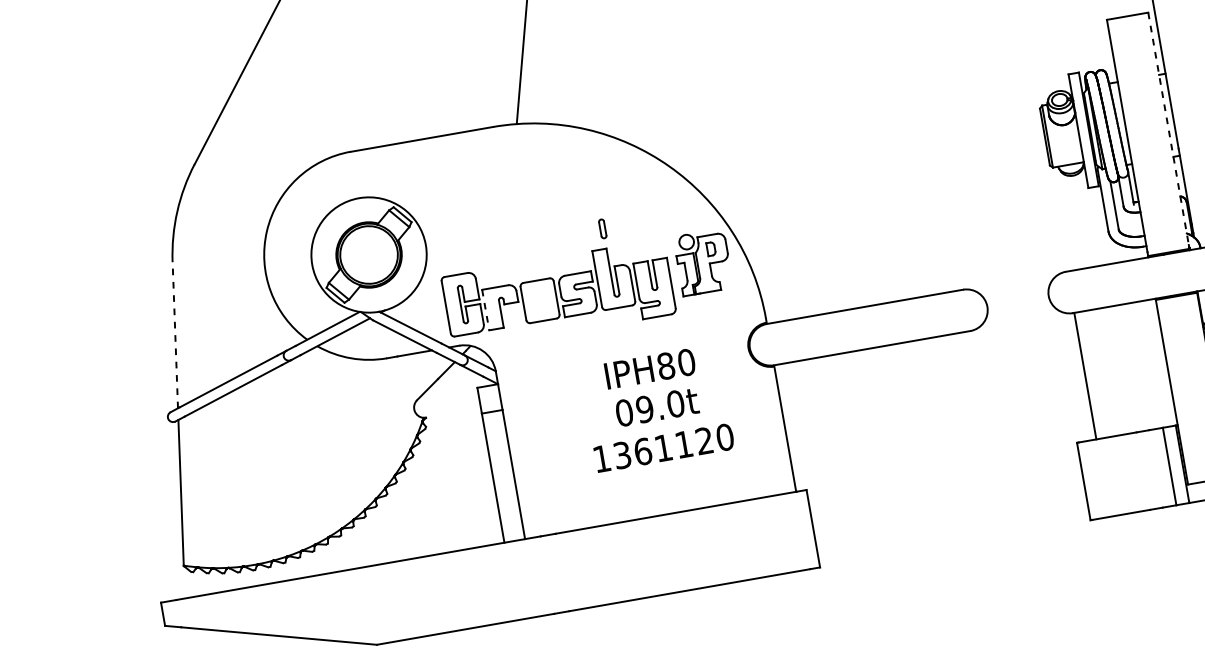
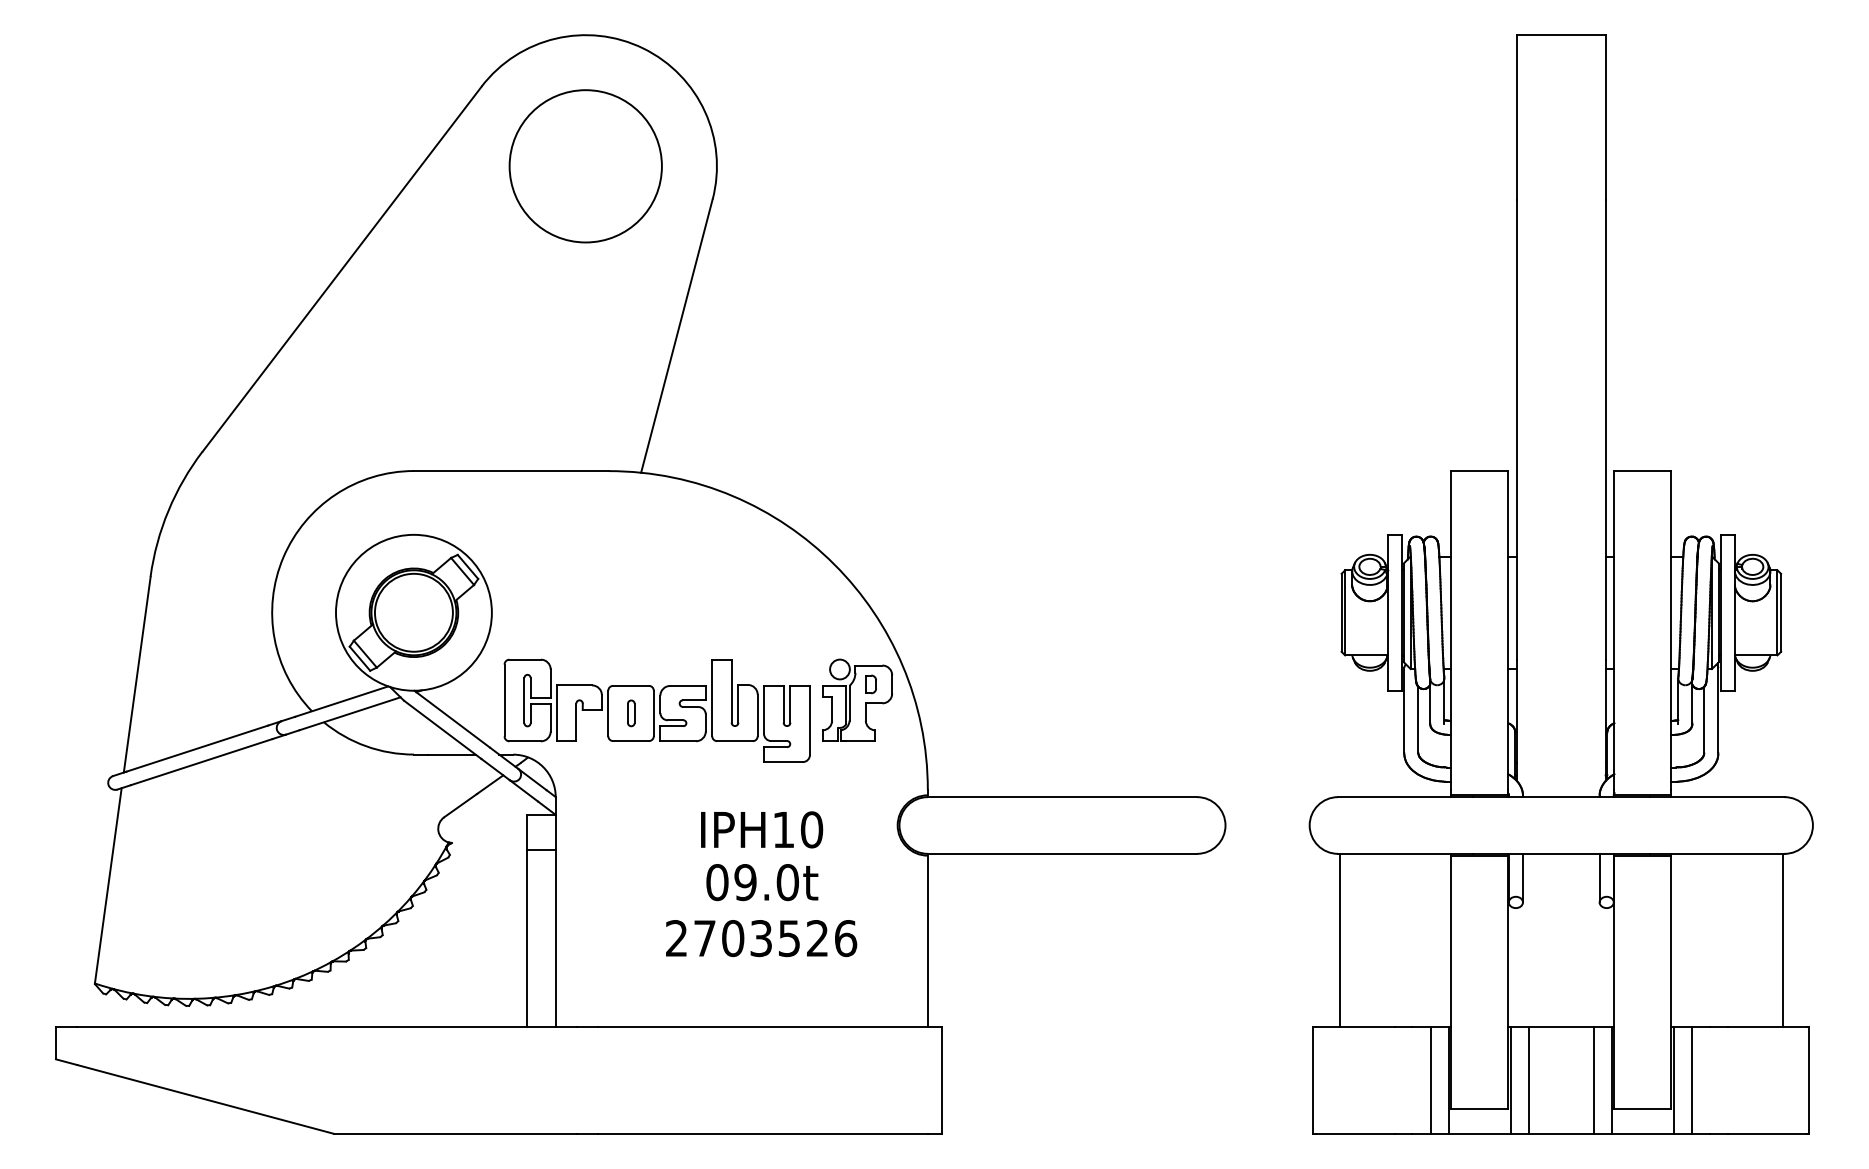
line: (1168, 129) -> (1508, 631), dashed -> solid
part: (602, 228) -> (631, 713), moved
line: (485, 310) -> (556, 713), dashed -> solid
line: (175, 335) -> (137, 674), dashed -> solid
text: (665, 365) -> (783, 829), IPH80 -> IPH10
text: (663, 448) -> (761, 938), 1361120 -> 2703526

